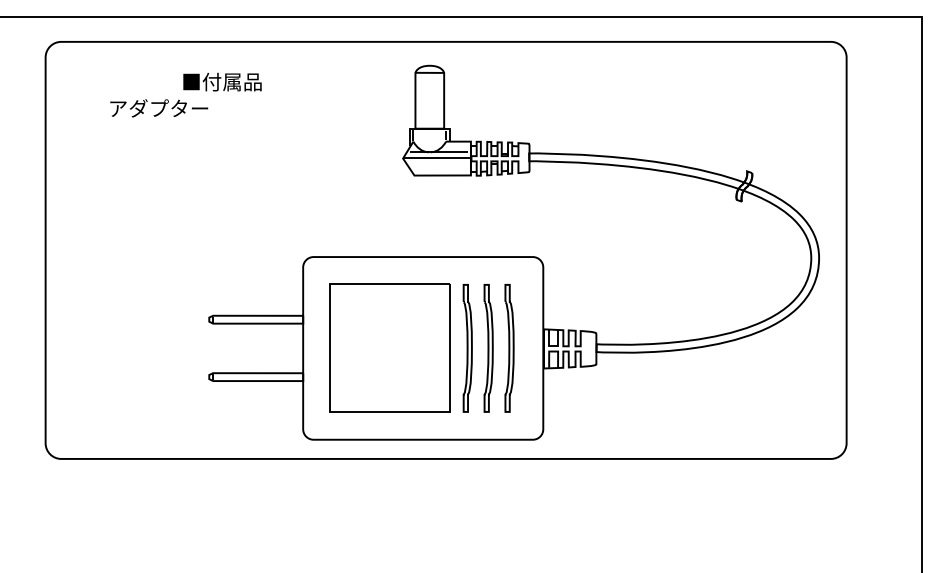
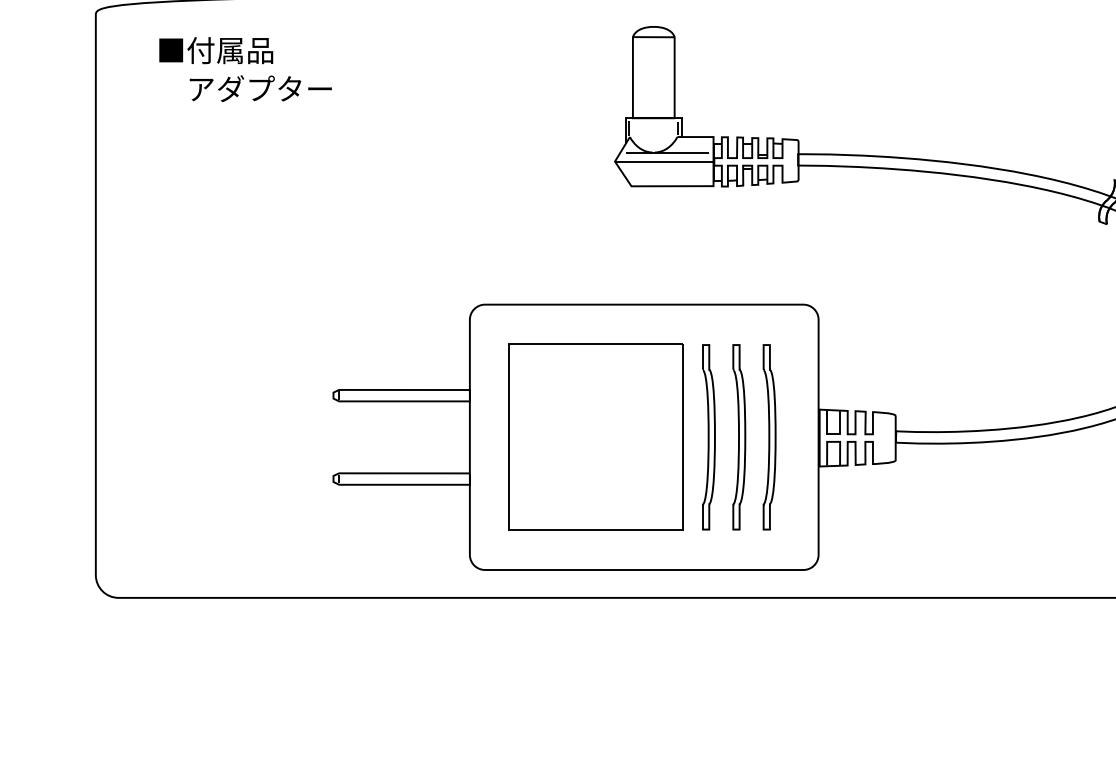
text: (222, 81) -> (216, 49), moved

